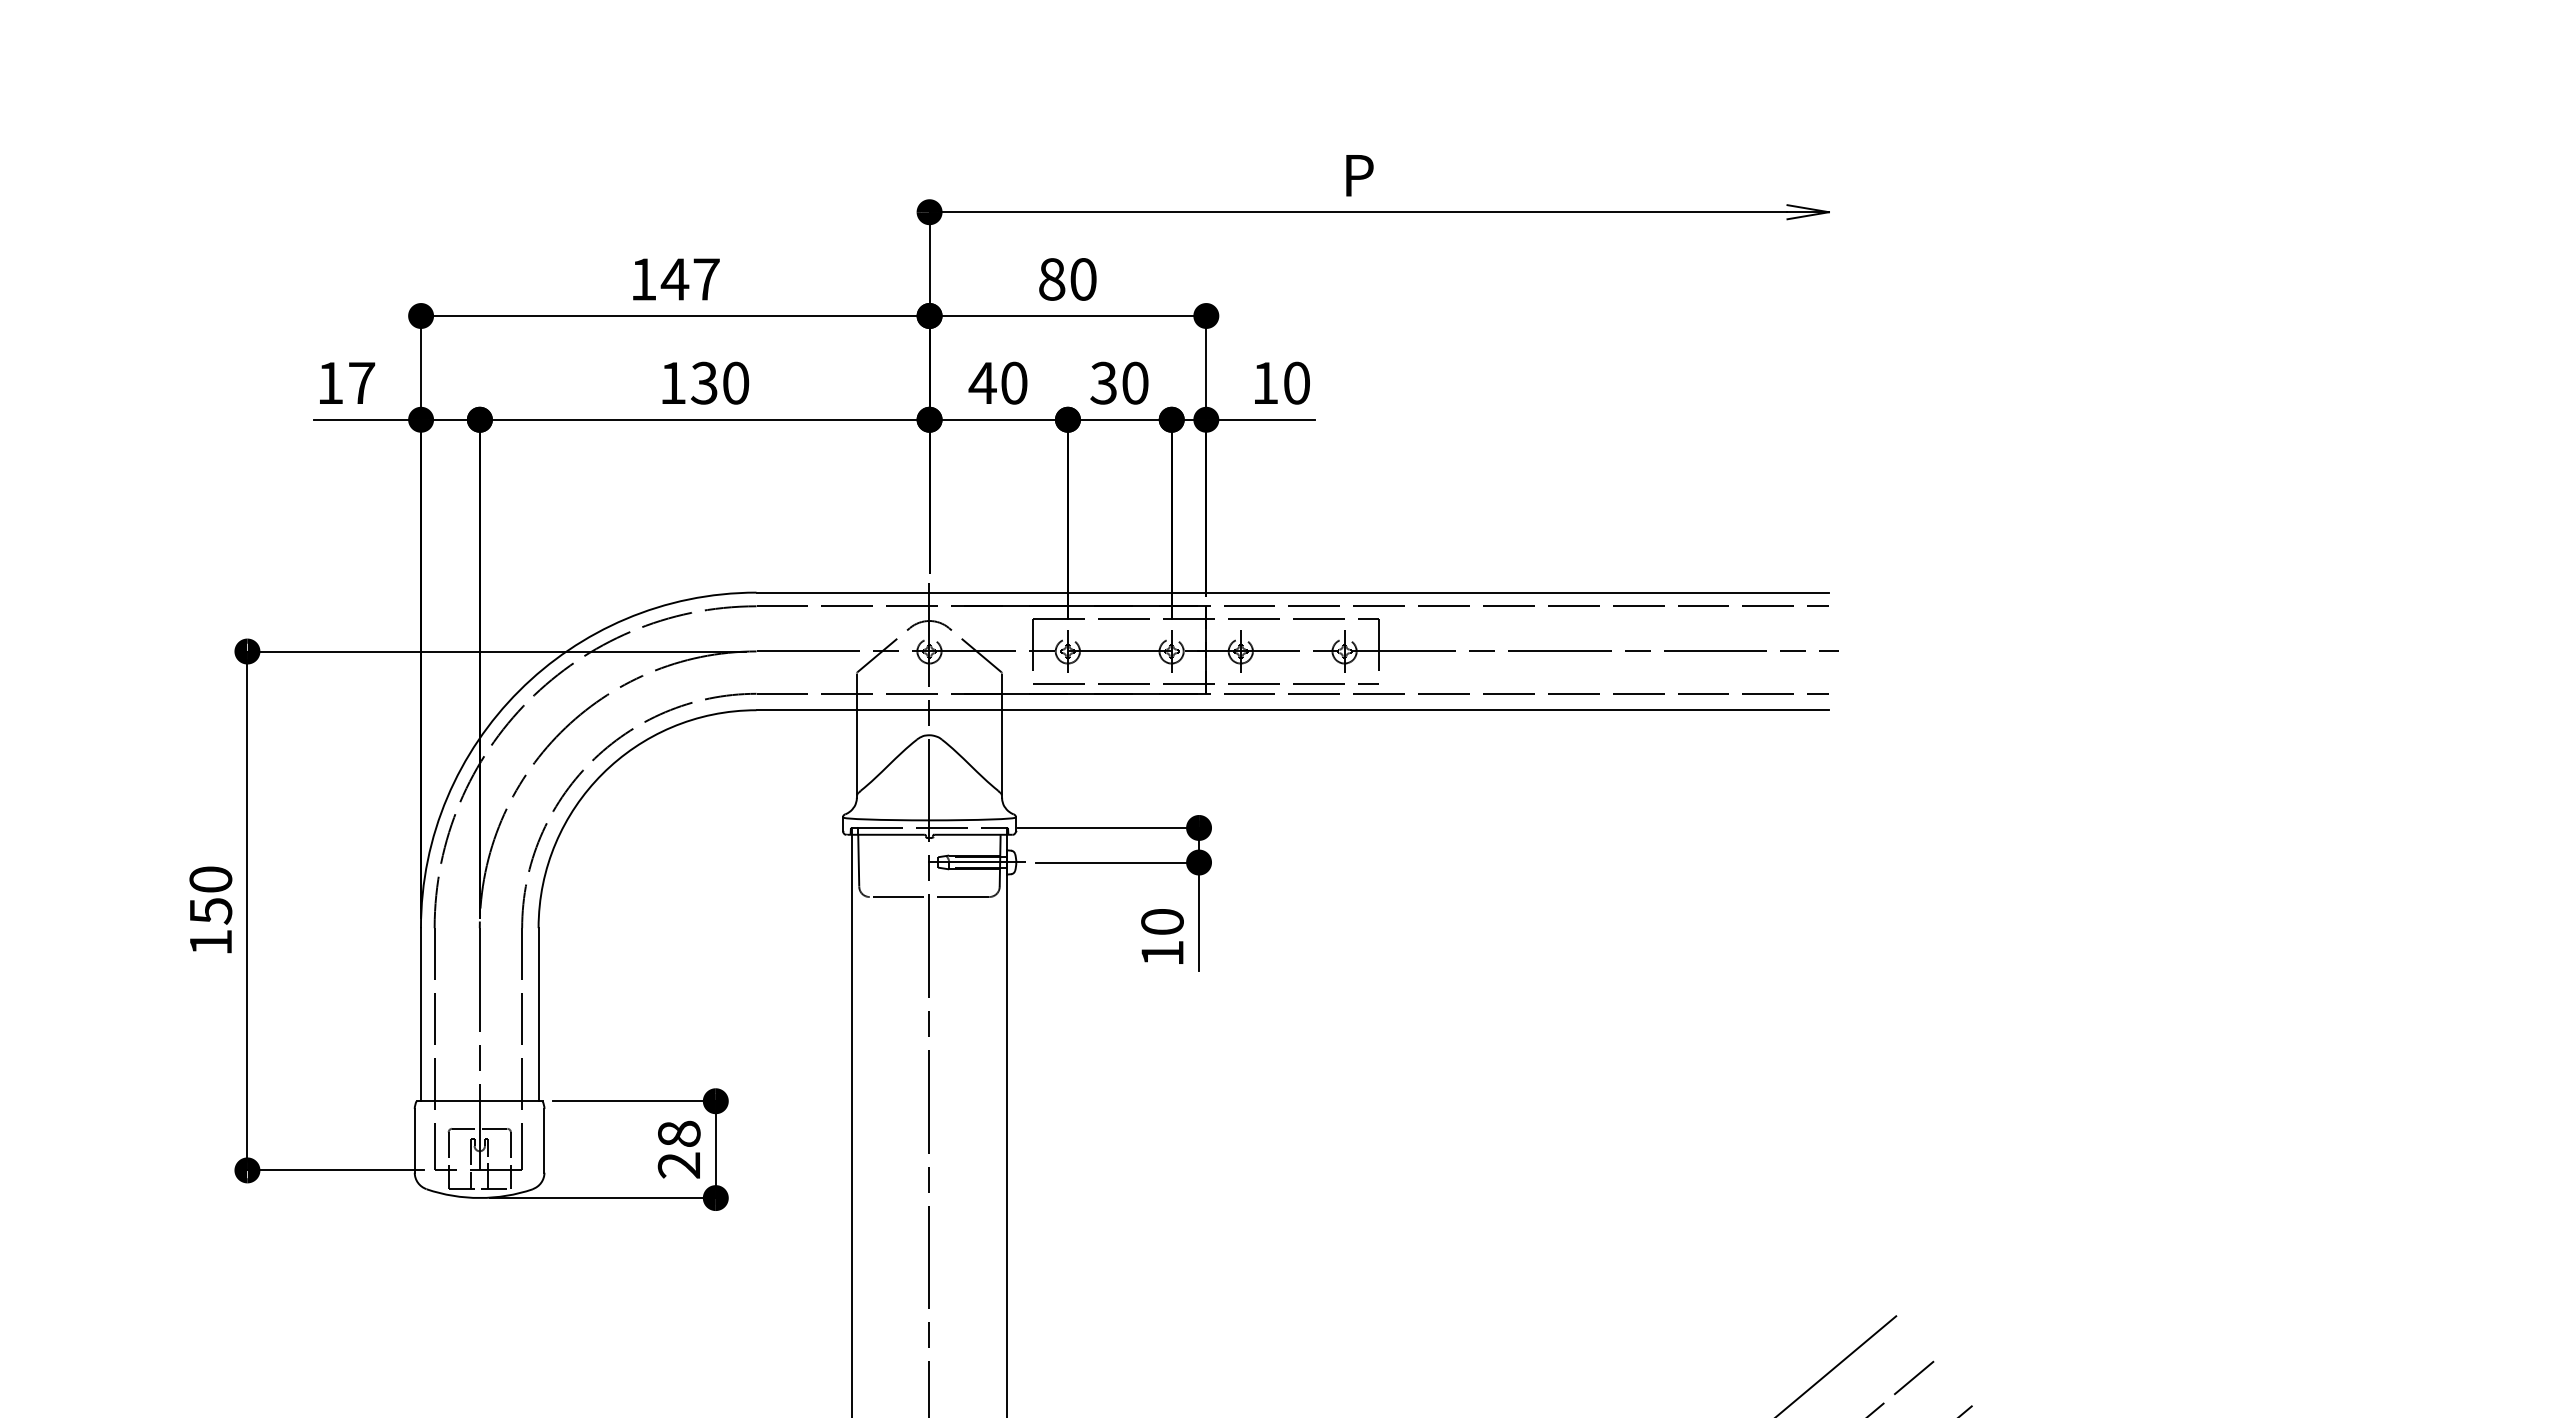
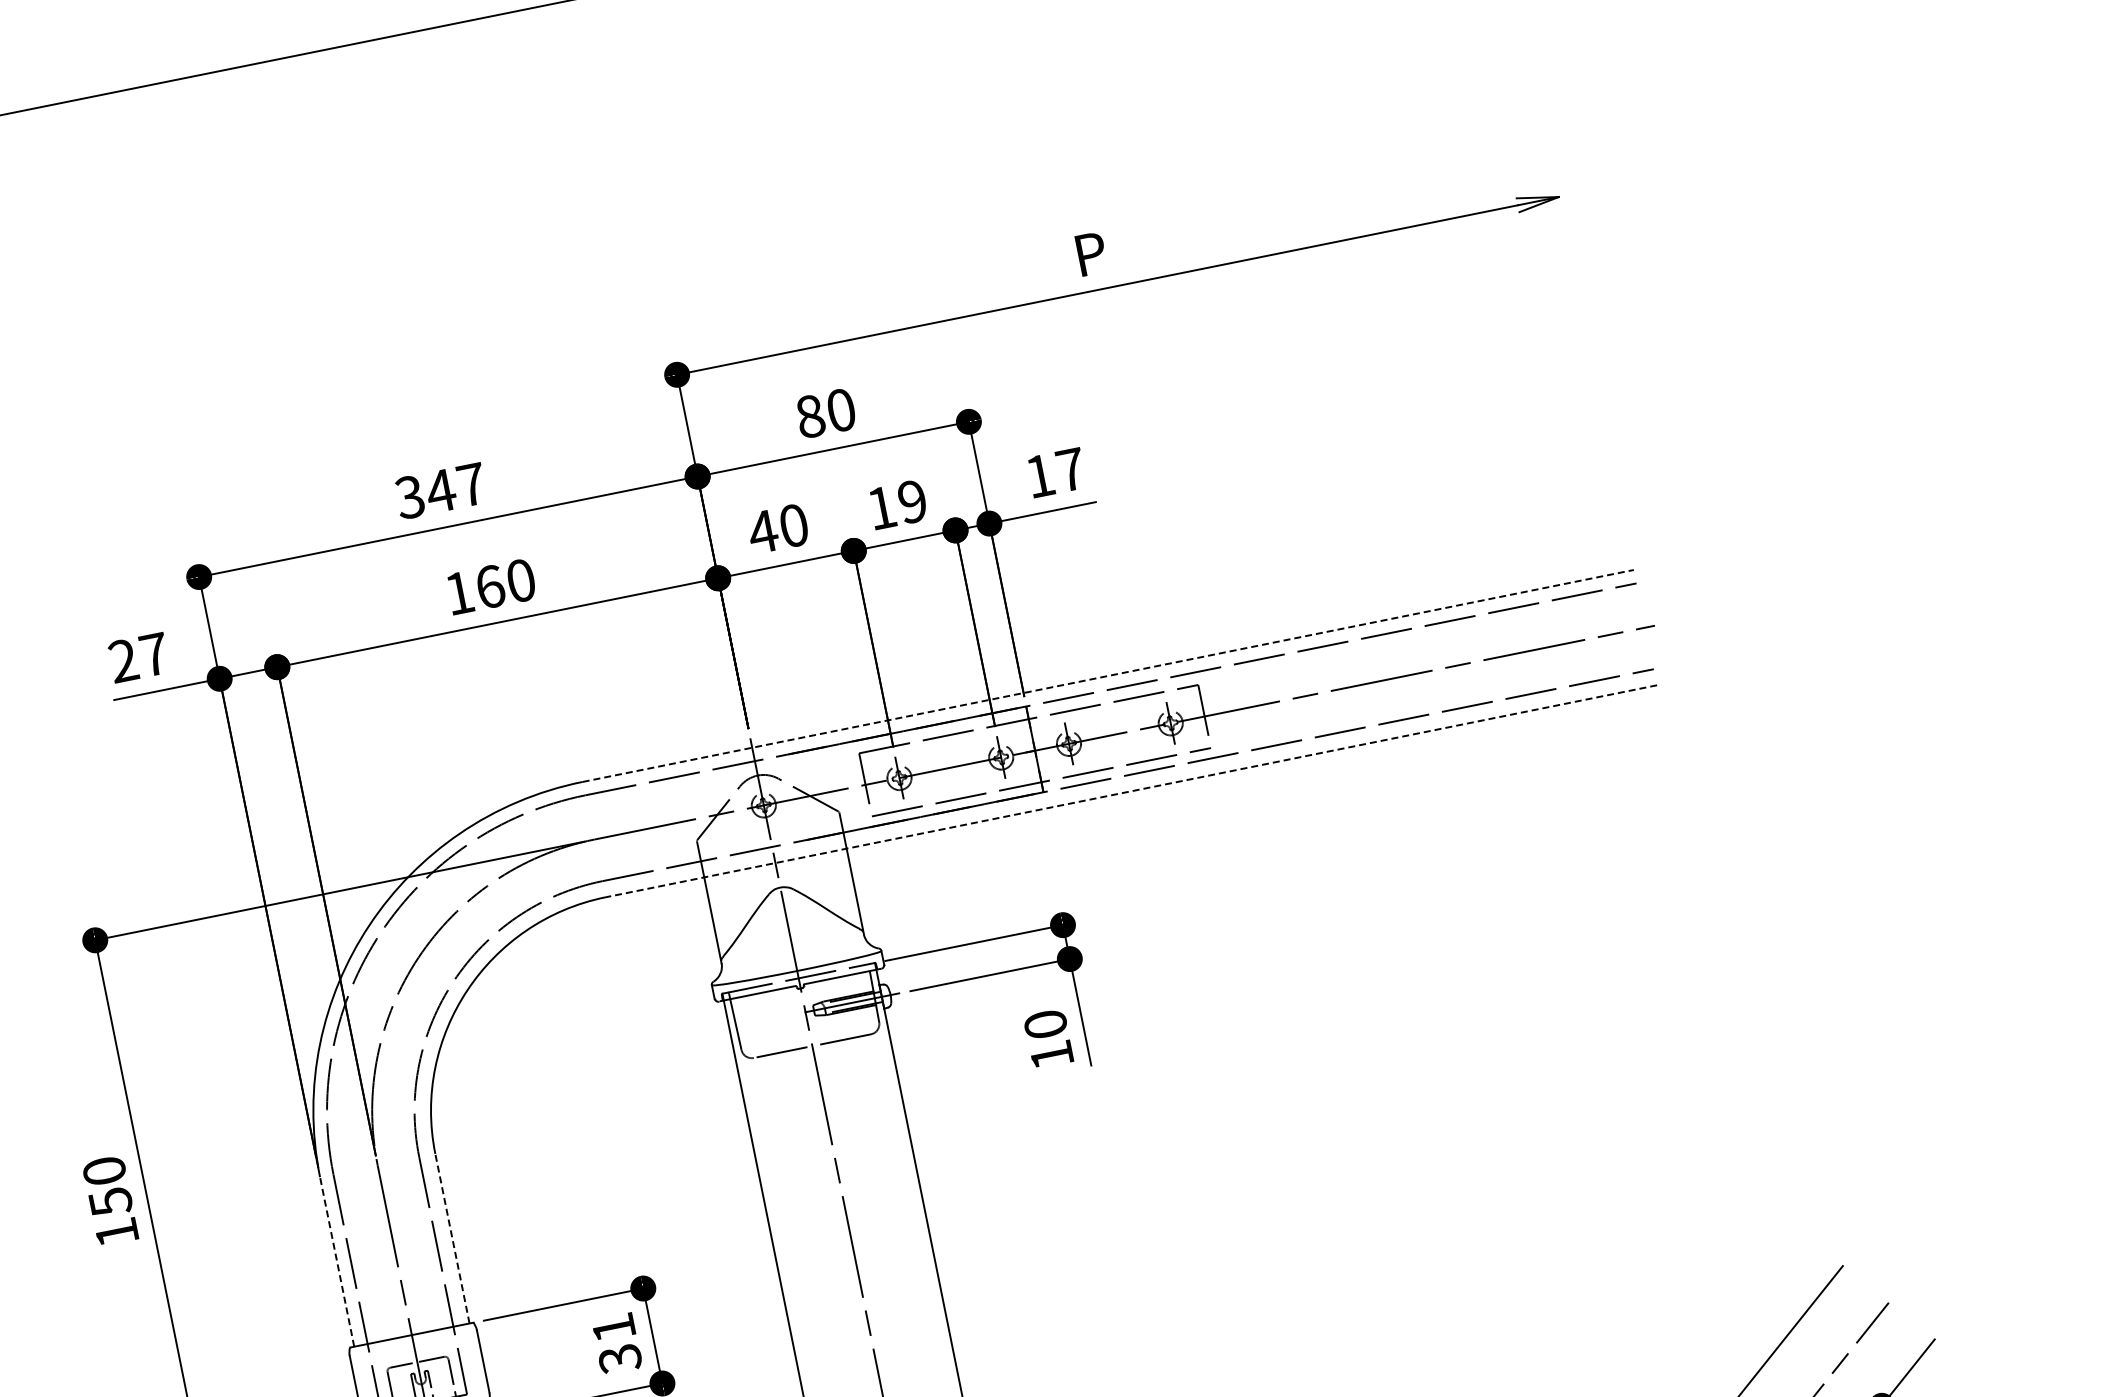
text: (643, 279) -> (409, 497), 147 -> 347
text: (330, 382) -> (123, 660), 17 -> 27
text: (704, 382) -> (490, 586), 130 -> 160
text: (1119, 382) -> (896, 504), 30 -> 19
text: (1297, 382) -> (1071, 469), 10 -> 17
line: (1293, 592) -> (1109, 675), solid -> dashed
line: (1292, 710) -> (1131, 791), solid -> dashed
line: (420, 1014) -> (336, 1261), solid -> dashed
line: (538, 1014) -> (452, 1238), solid -> dashed
text: (679, 1149) -> (617, 1343), 28 -> 31

